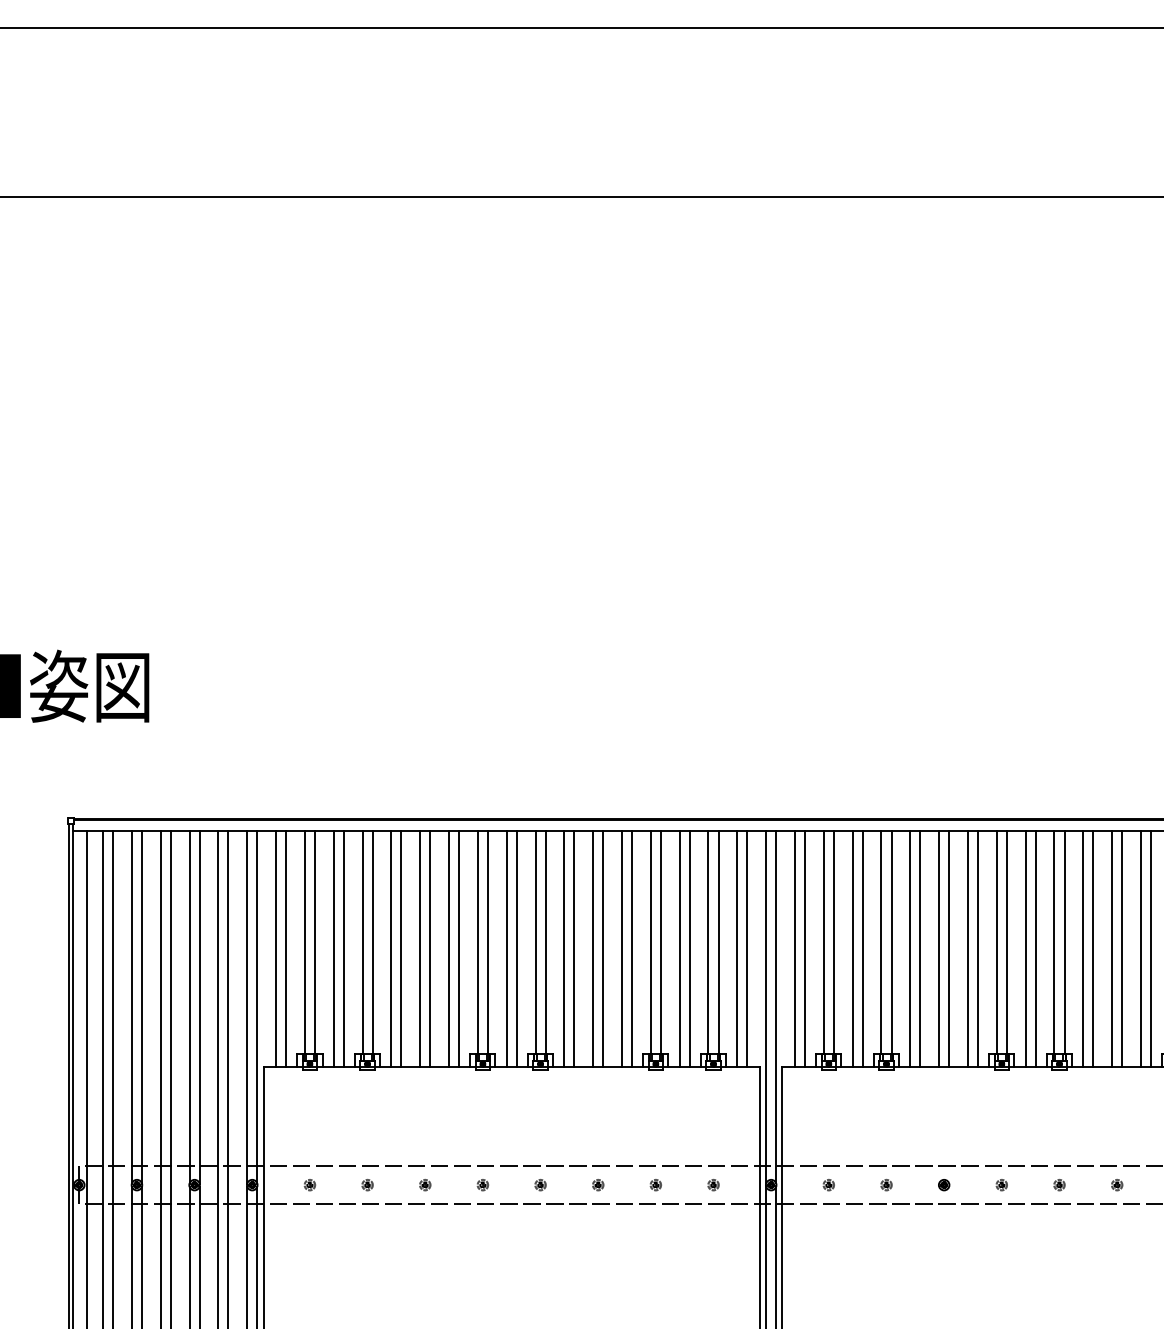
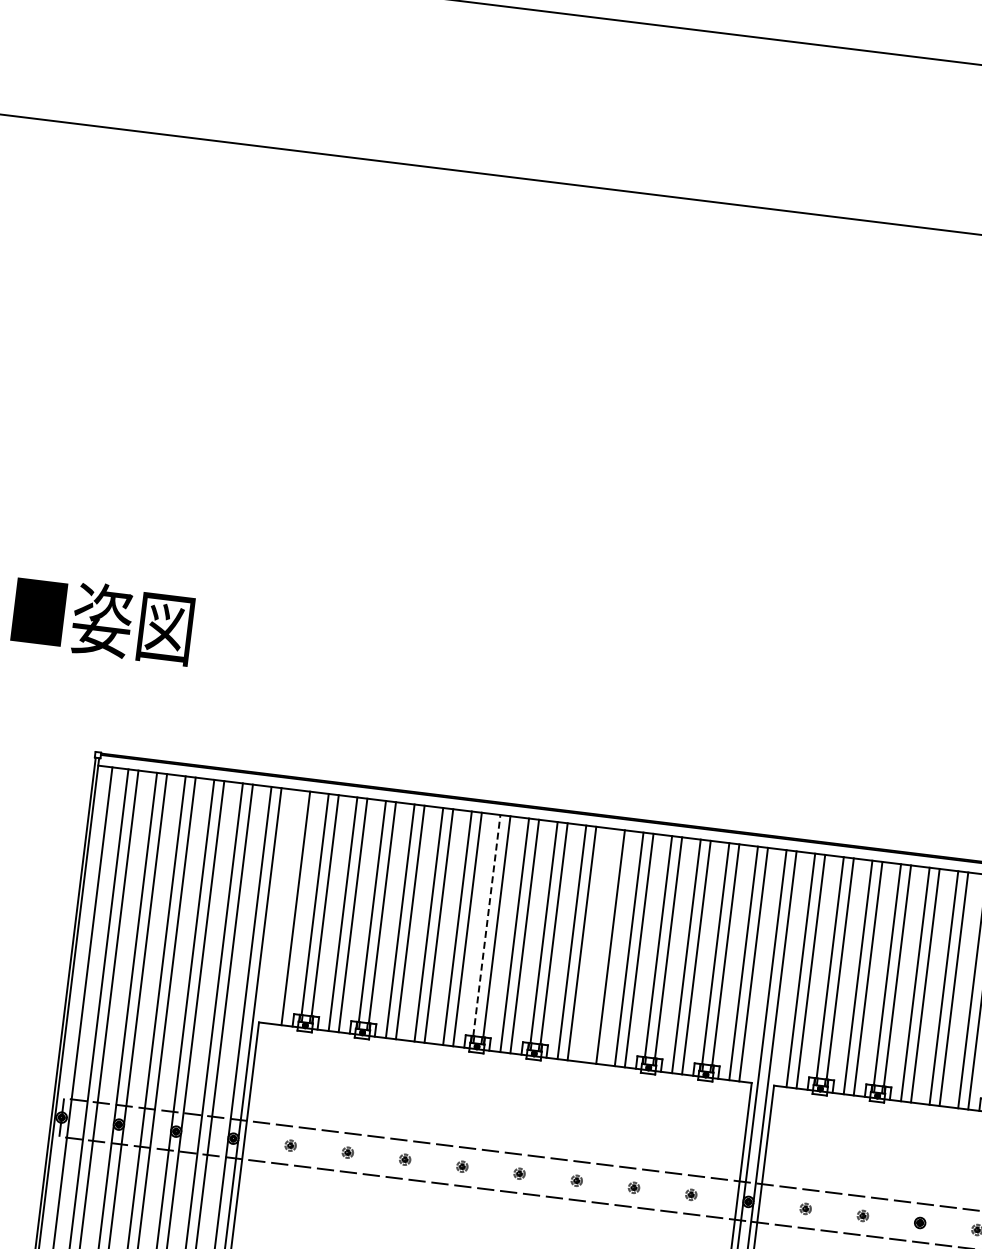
line: (477, 942) -> (486, 925), solid -> dashed
line: (276, 948) -> (286, 906), removed
line: (593, 948) -> (600, 945), removed

